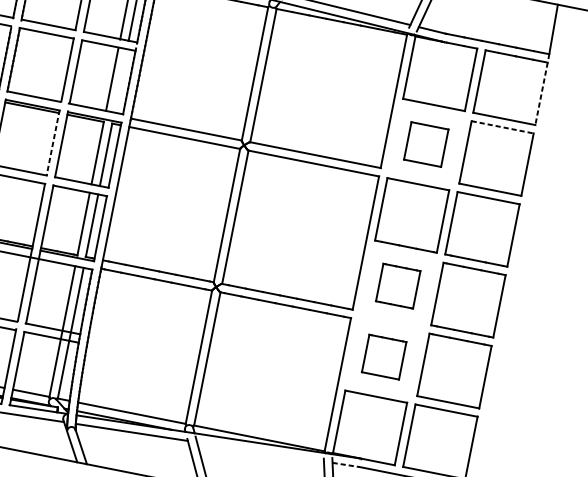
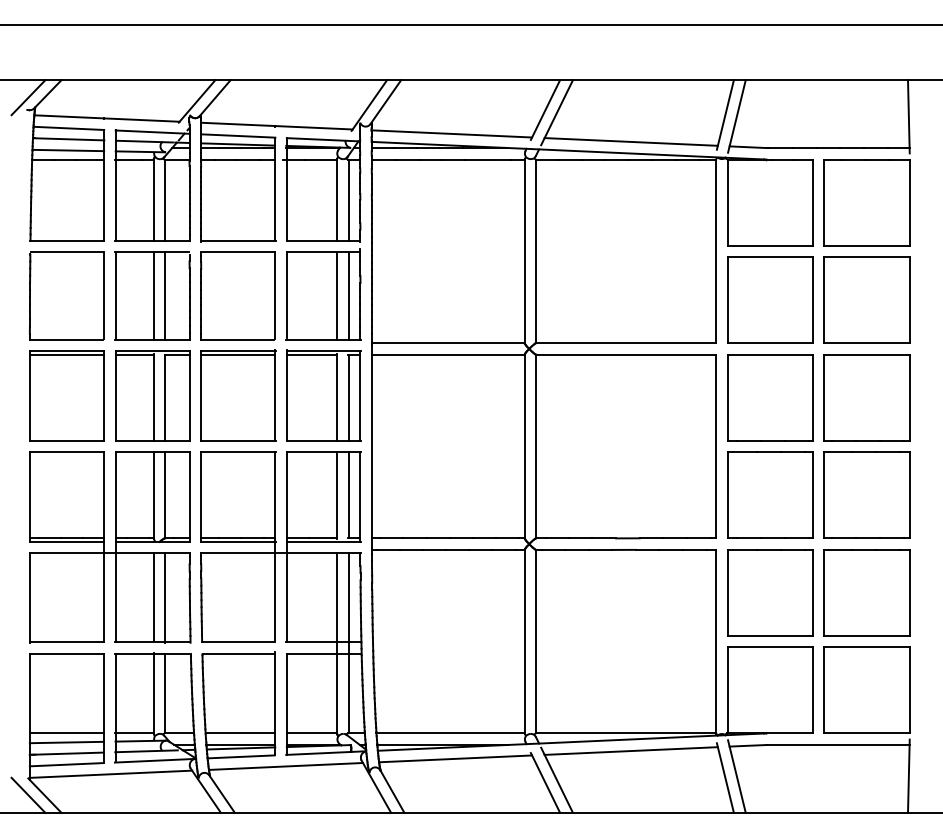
line: (120, 80) -> (348, 295), added
line: (541, 94) -> (909, 203), dashed -> solid
line: (502, 127) -> (867, 257), dashed -> solid
line: (53, 143) -> (275, 396), dashed -> solid
part: (426, 144) -> (770, 299), size x1.67
part: (398, 285) -> (770, 494), size x1.67
part: (384, 356) -> (770, 592), size x1.67
line: (260, 451) -> (630, 750), added
line: (346, 464) -> (748, 745), dashed -> solid

